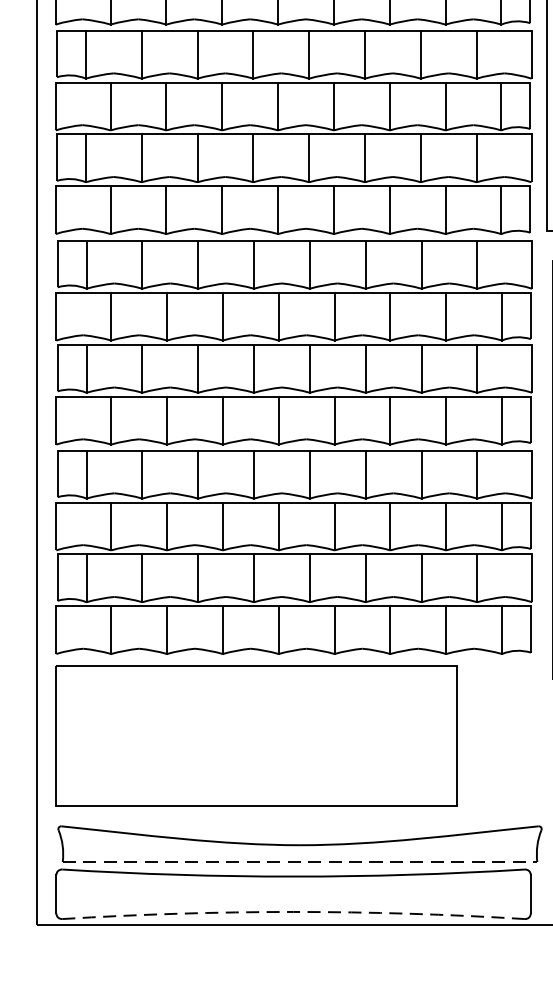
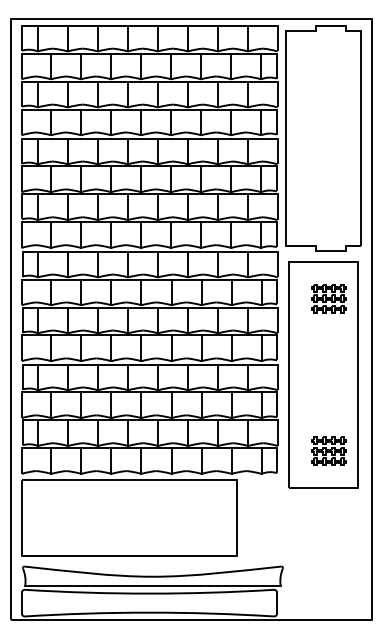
line: (299, 861) -> (152, 585), dashed -> solid
arc: (293, 911) -> (149, 612), dashed -> solid

